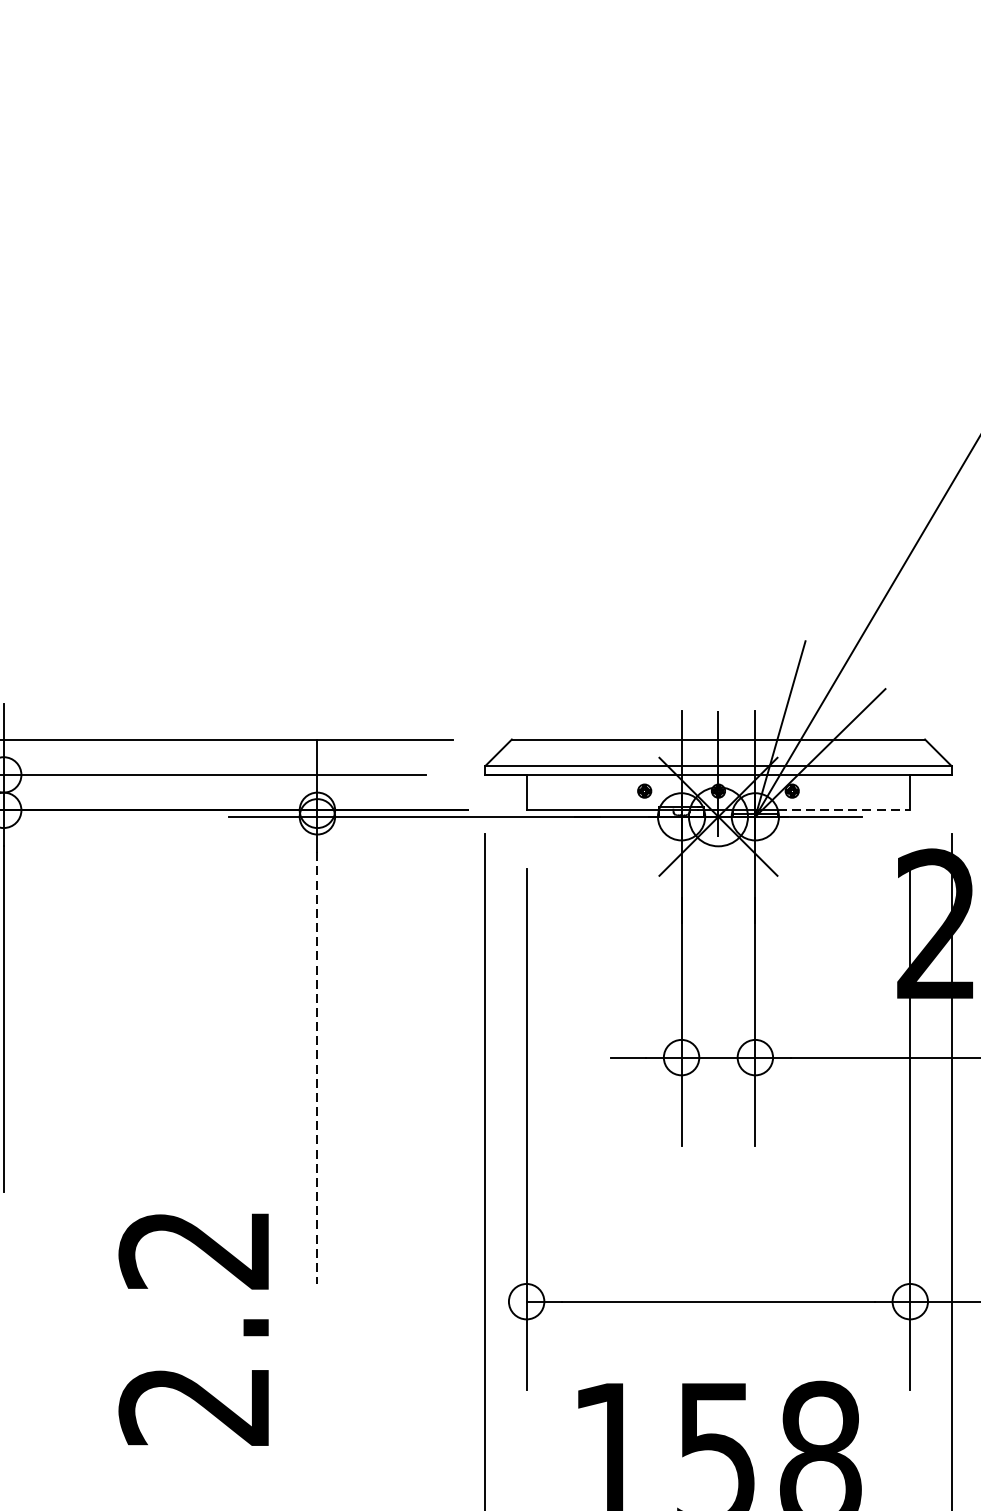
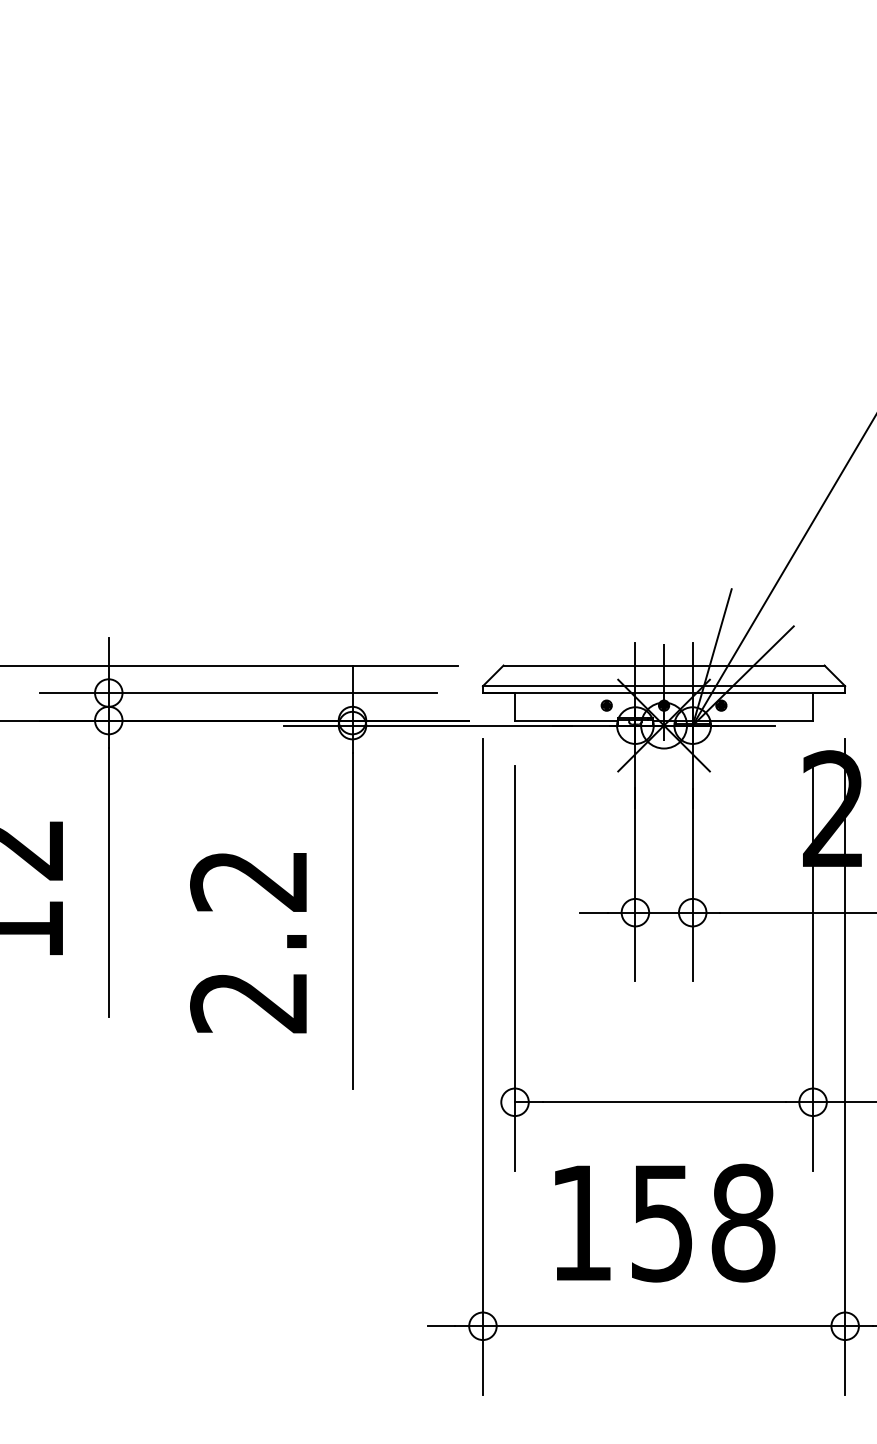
line: (843, 810) -> (761, 720), dashed -> solid
line: (317, 1067) -> (352, 920), dashed -> solid
text: (193, 1330) -> (248, 943), moved

